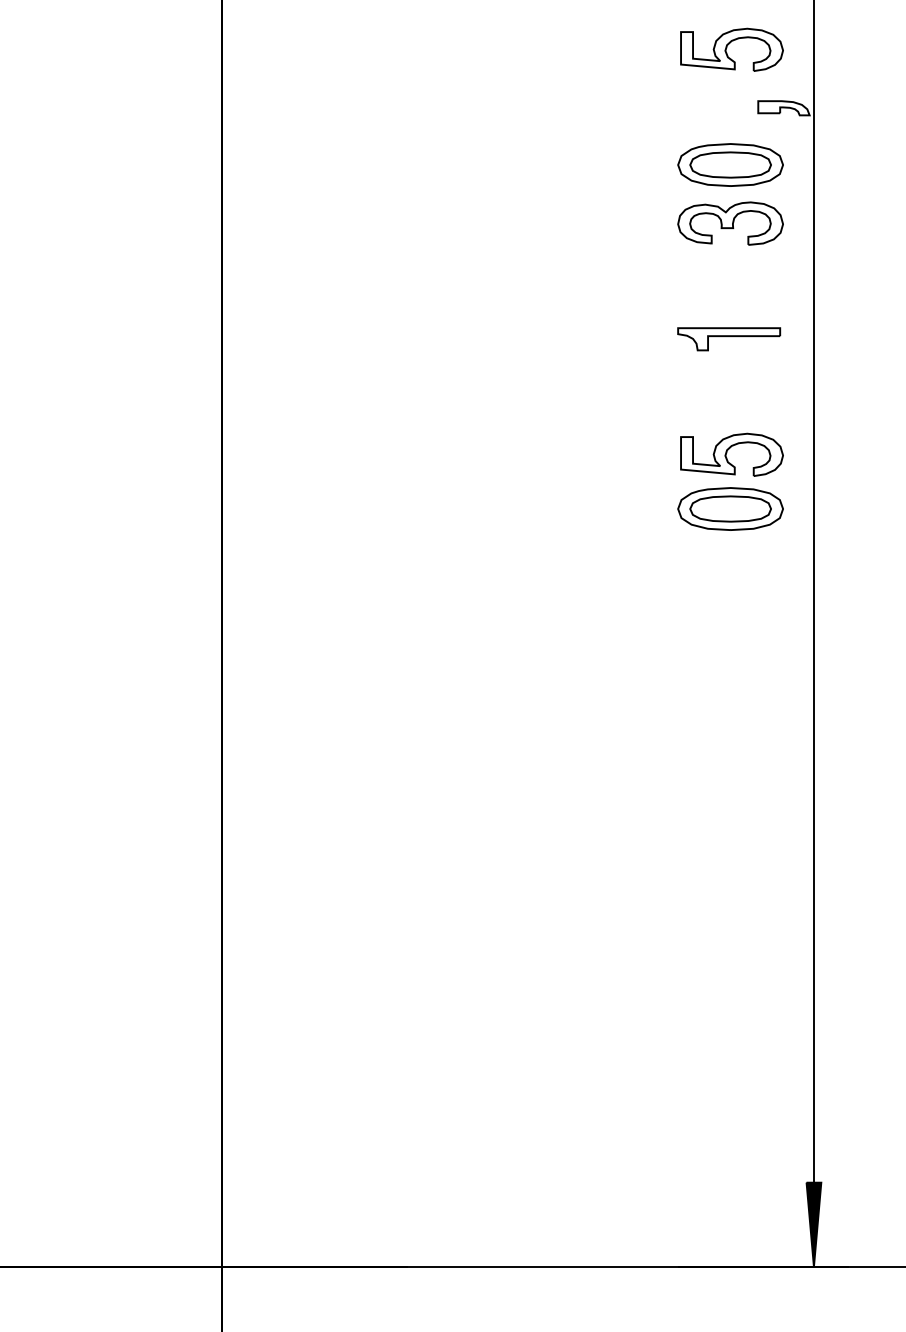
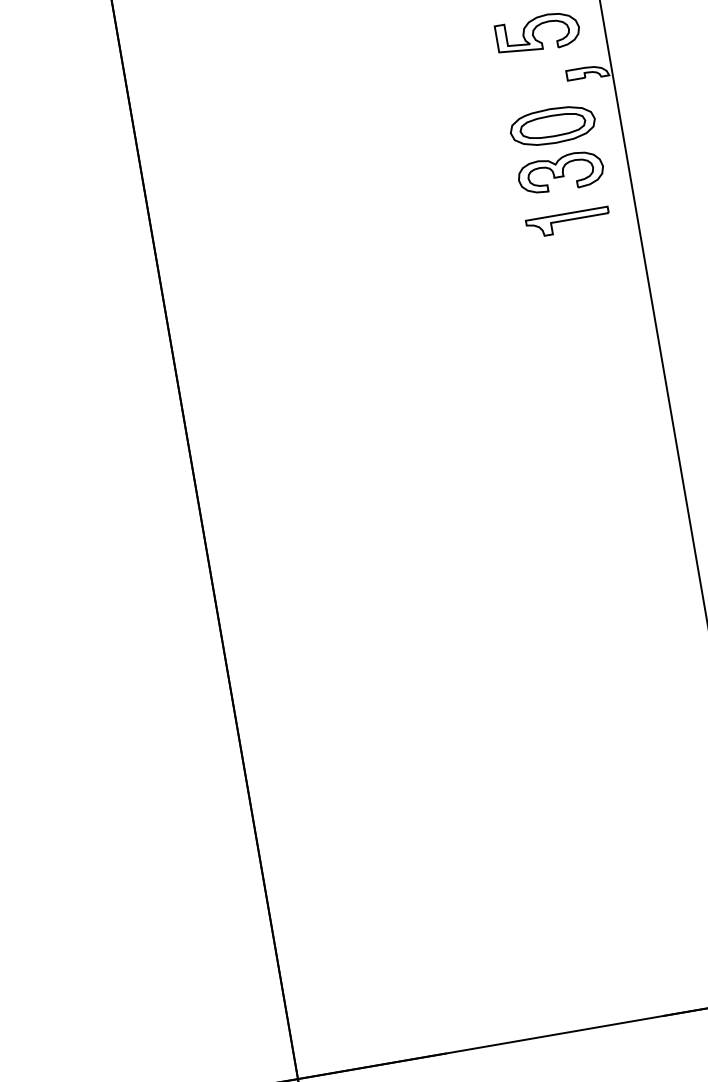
part: (729, 339) -> (568, 222), moved
part: (731, 454) -> (593, 357), removed
part: (730, 508) -> (600, 401), removed

